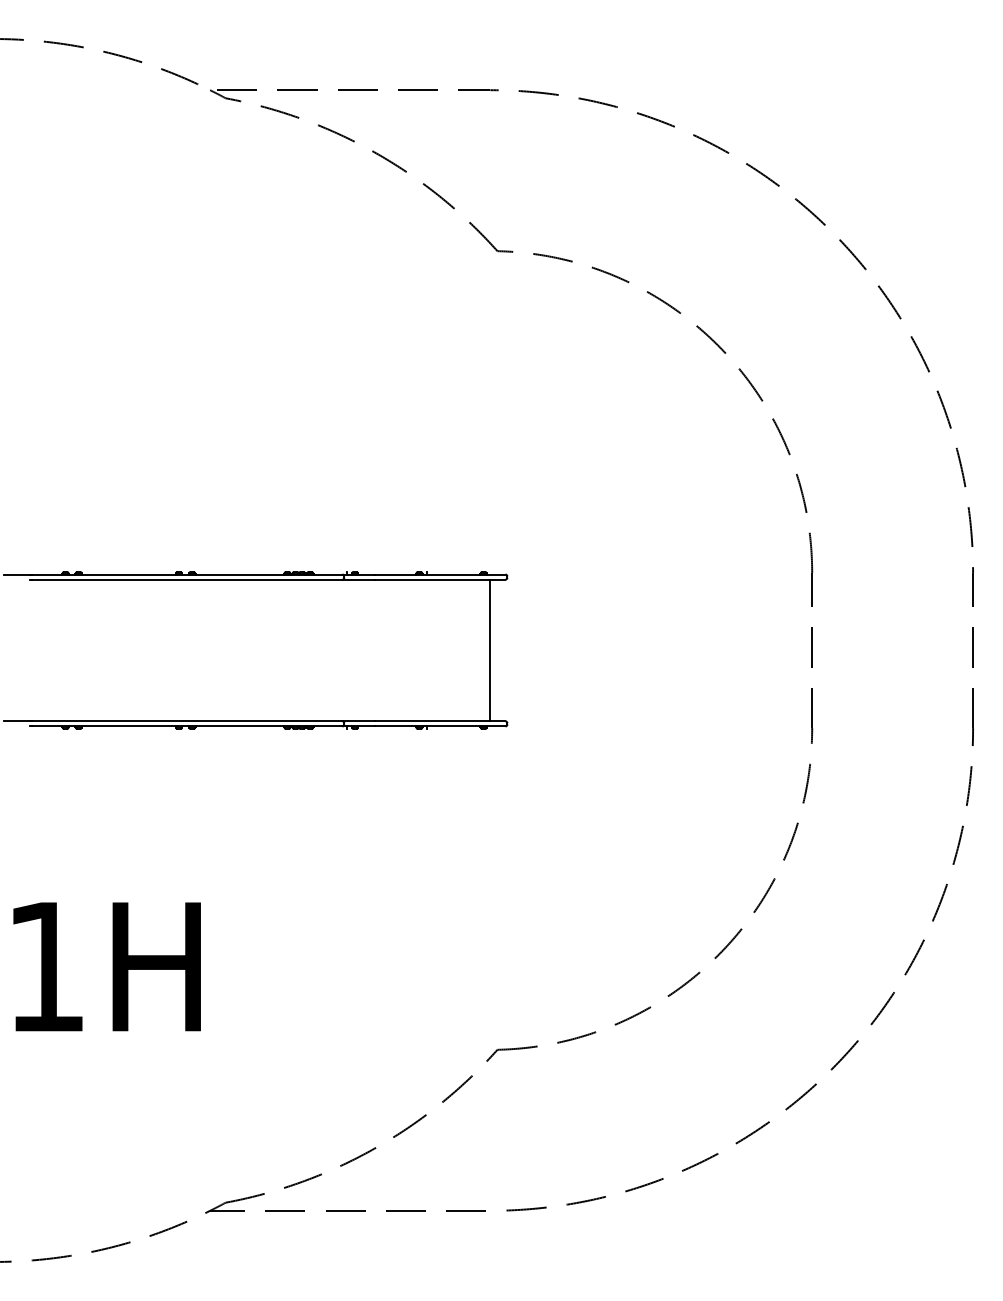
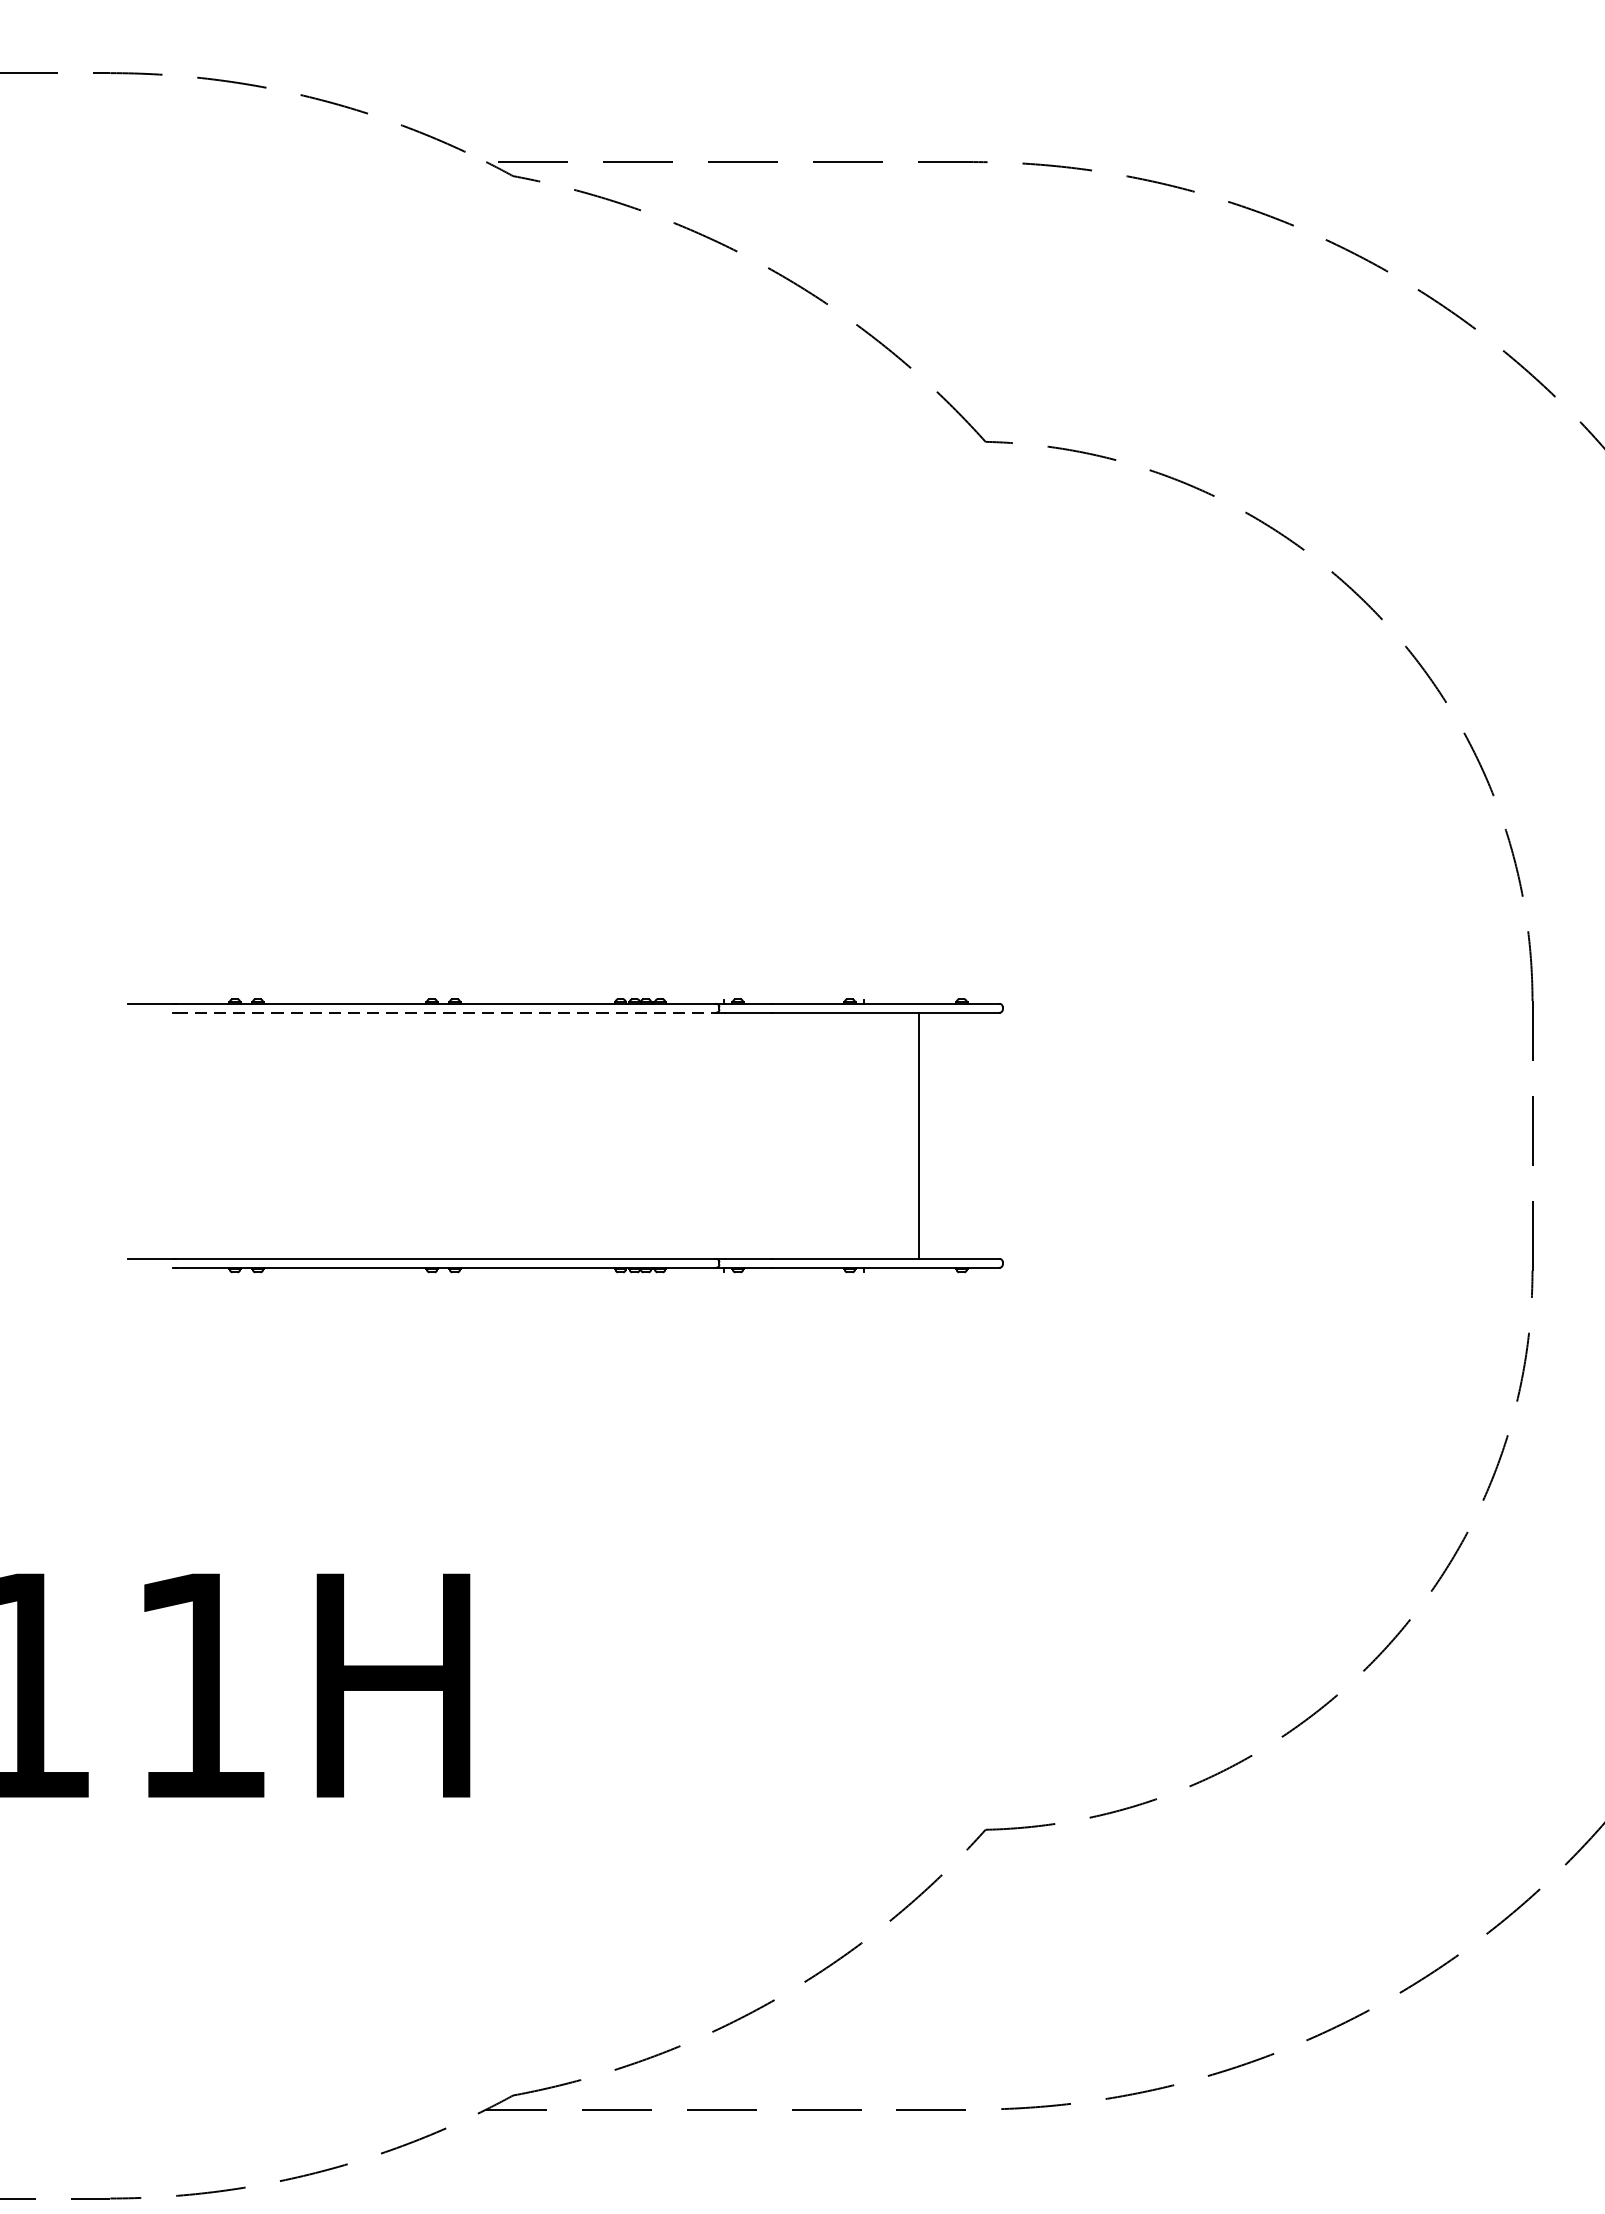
line: (187, 579) -> (446, 1012), solid -> dashed
line: (490, 650) -> (919, 1135), moved

